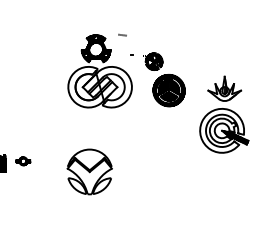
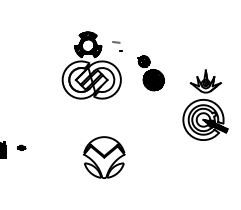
line: (122, 35) -> (116, 42), moved
part: (164, 80) -> (150, 73), size x0.7
part: (23, 160) -> (21, 147), size x0.6
part: (89, 171) -> (104, 157), moved

